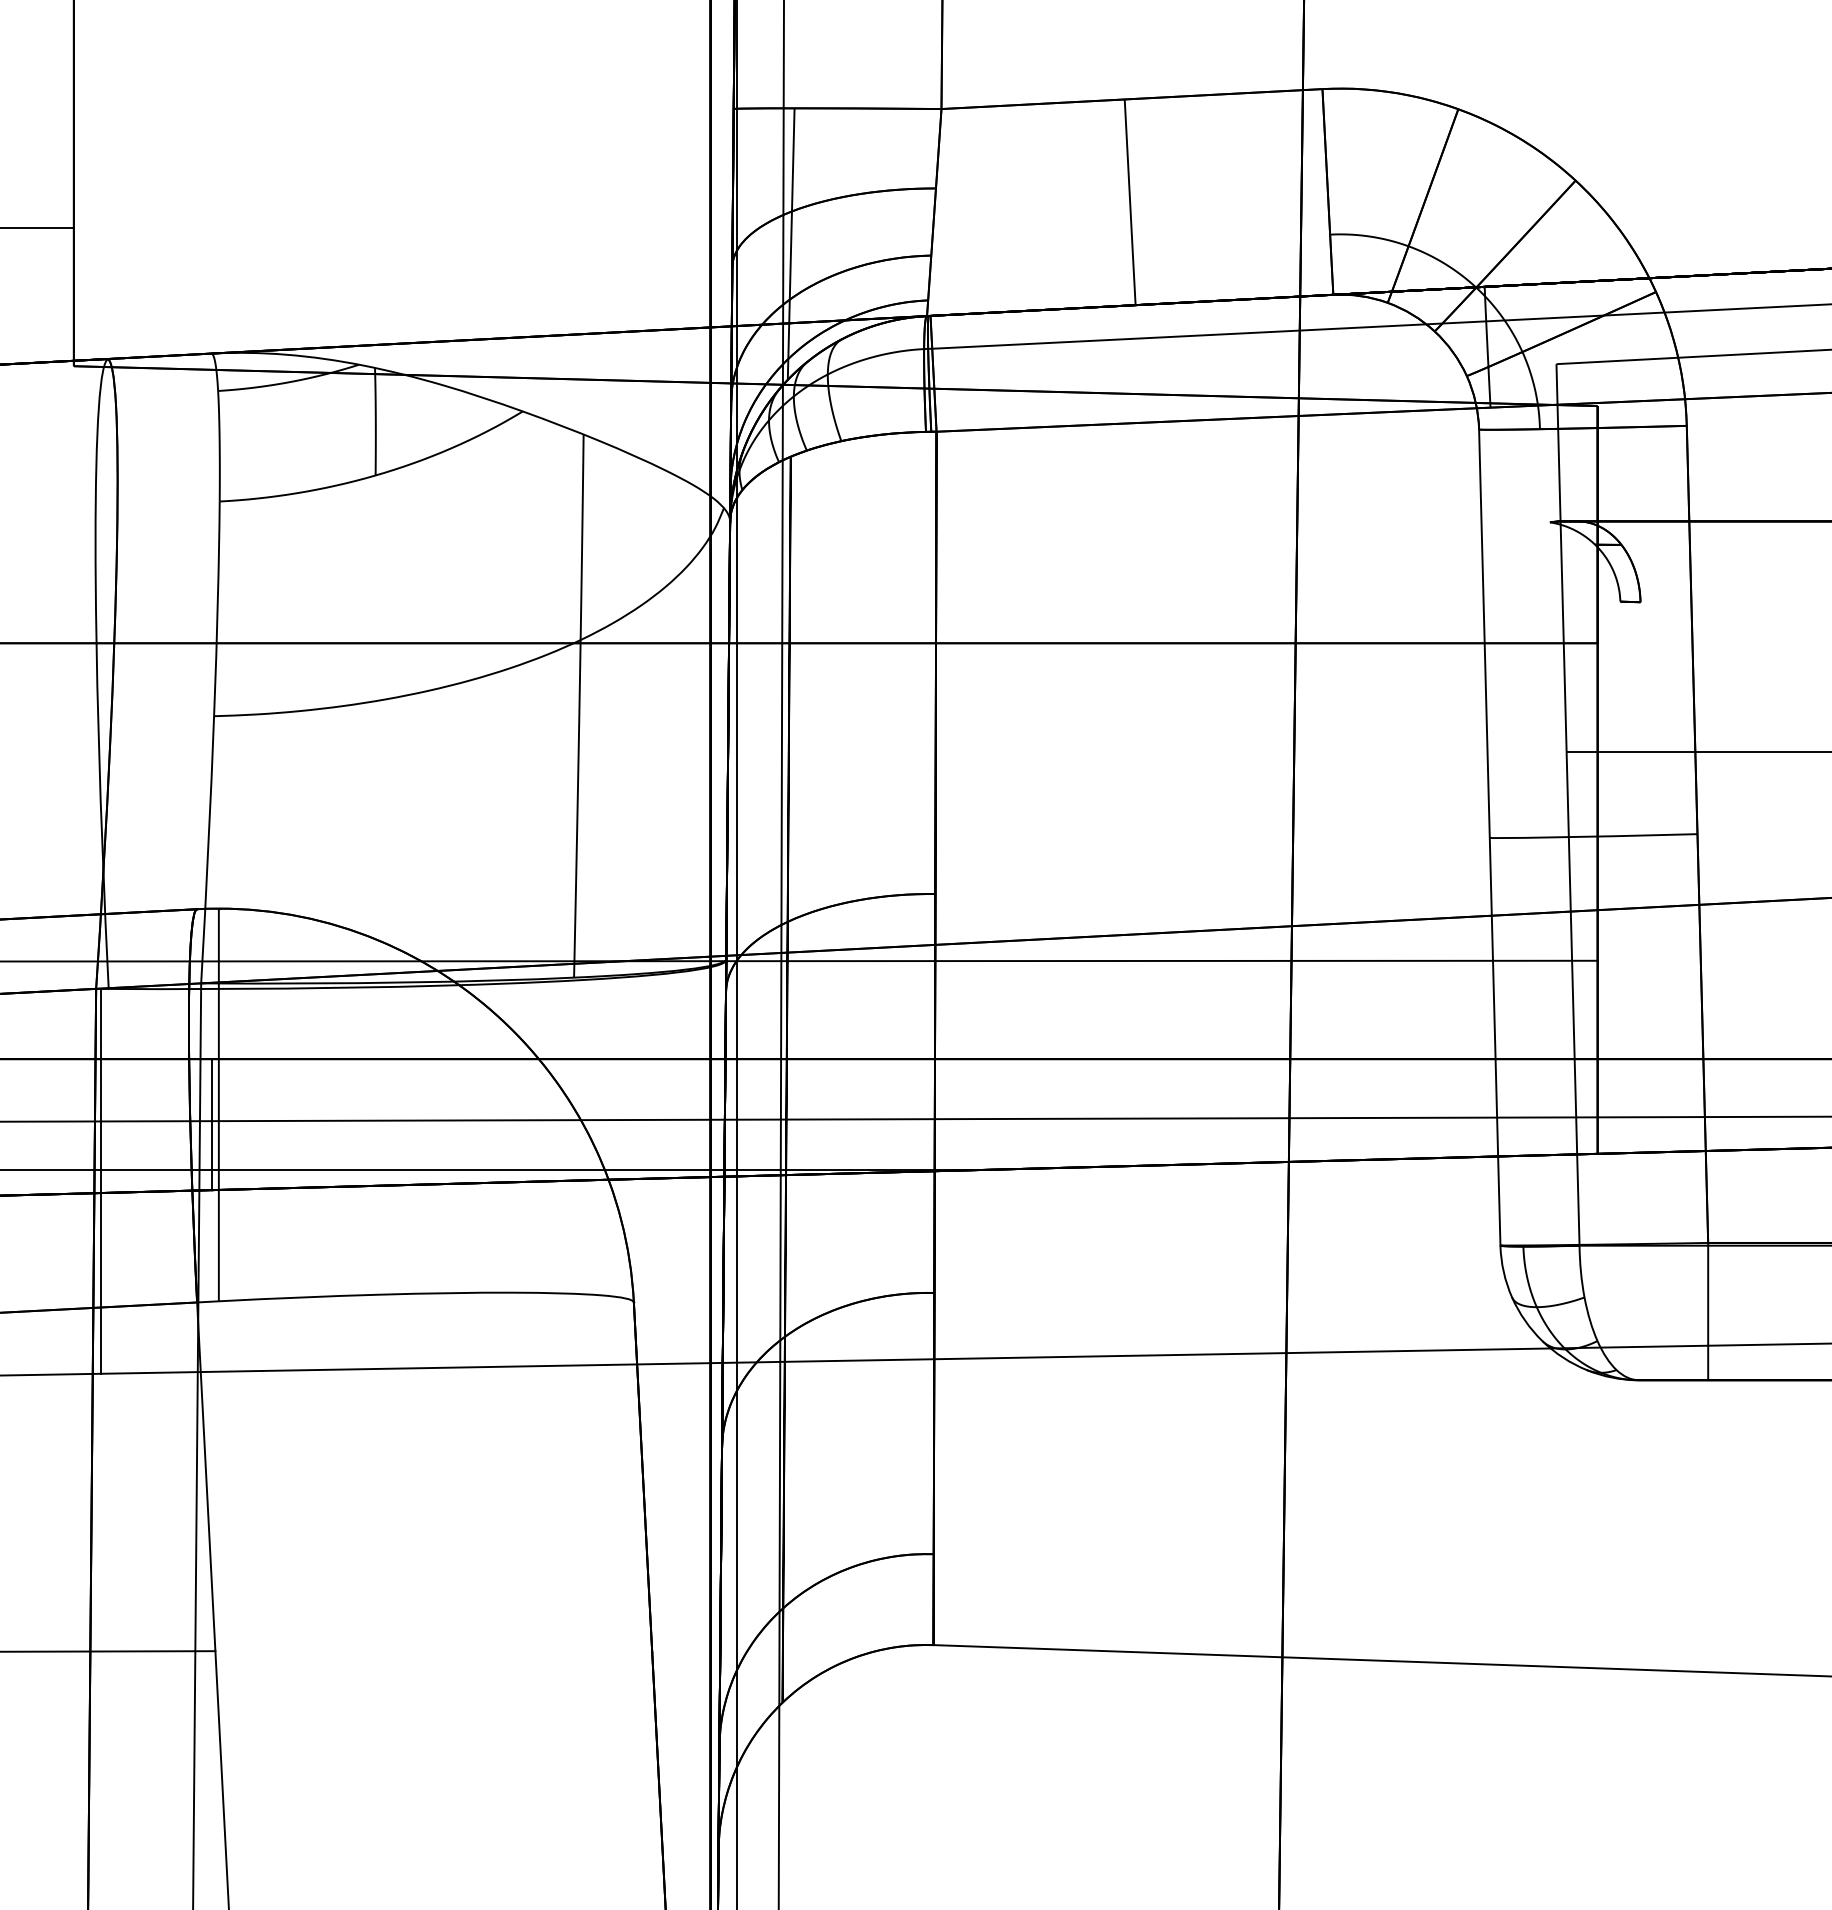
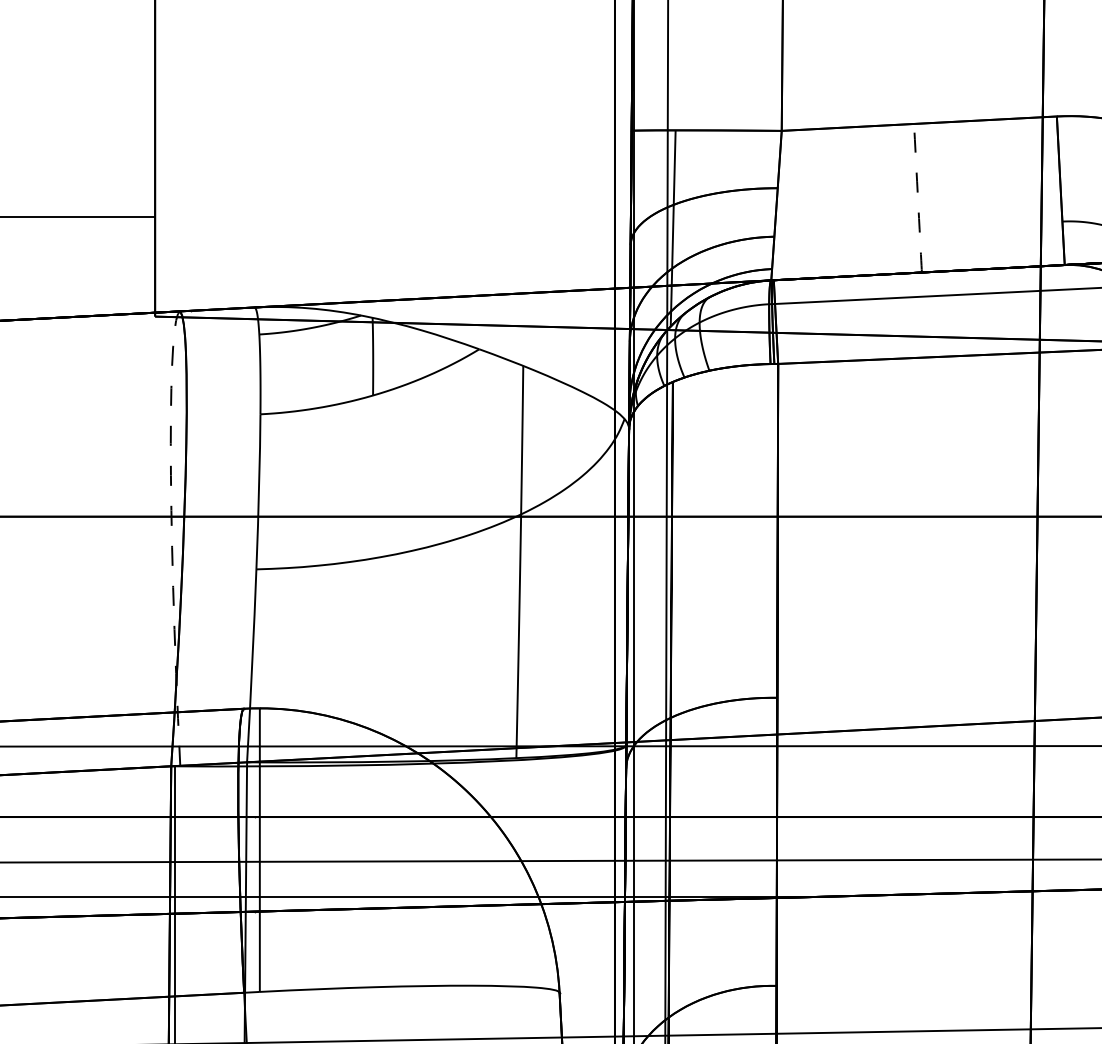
arc: (1130, 212) -> (918, 205), solid -> dashed
arc: (96, 654) -> (171, 524), solid -> dashed
line: (212, 1124) -> (255, 864), removed

